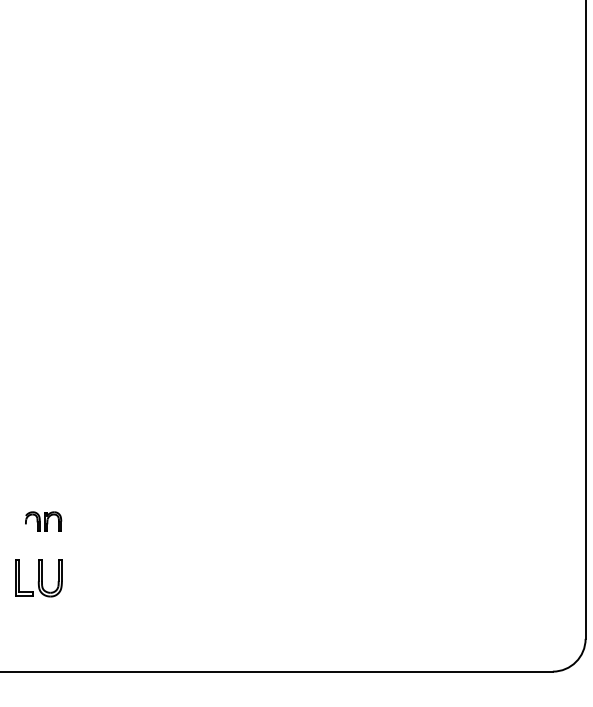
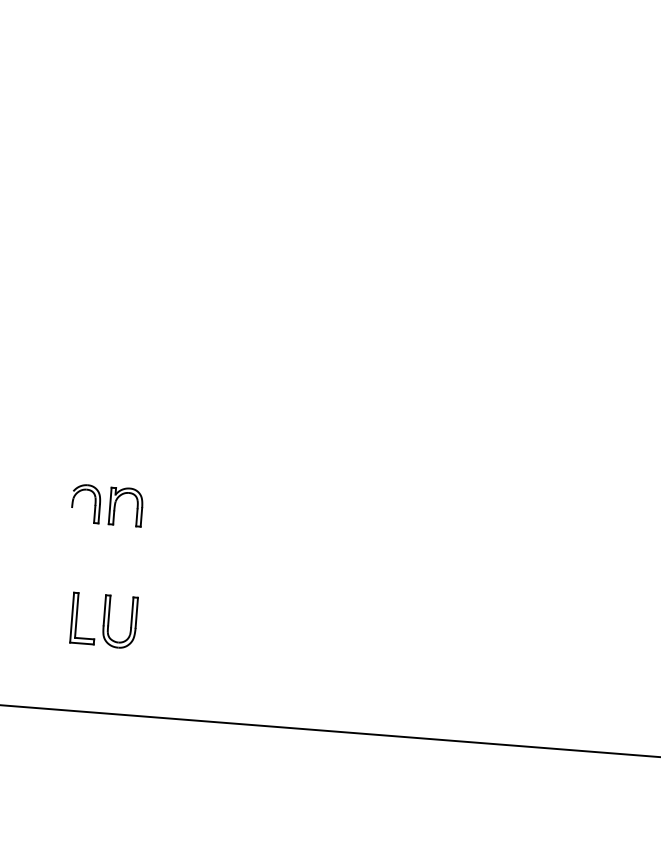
part: (43, 521) -> (107, 505), size x1.43
part: (38, 578) -> (103, 621), moved

